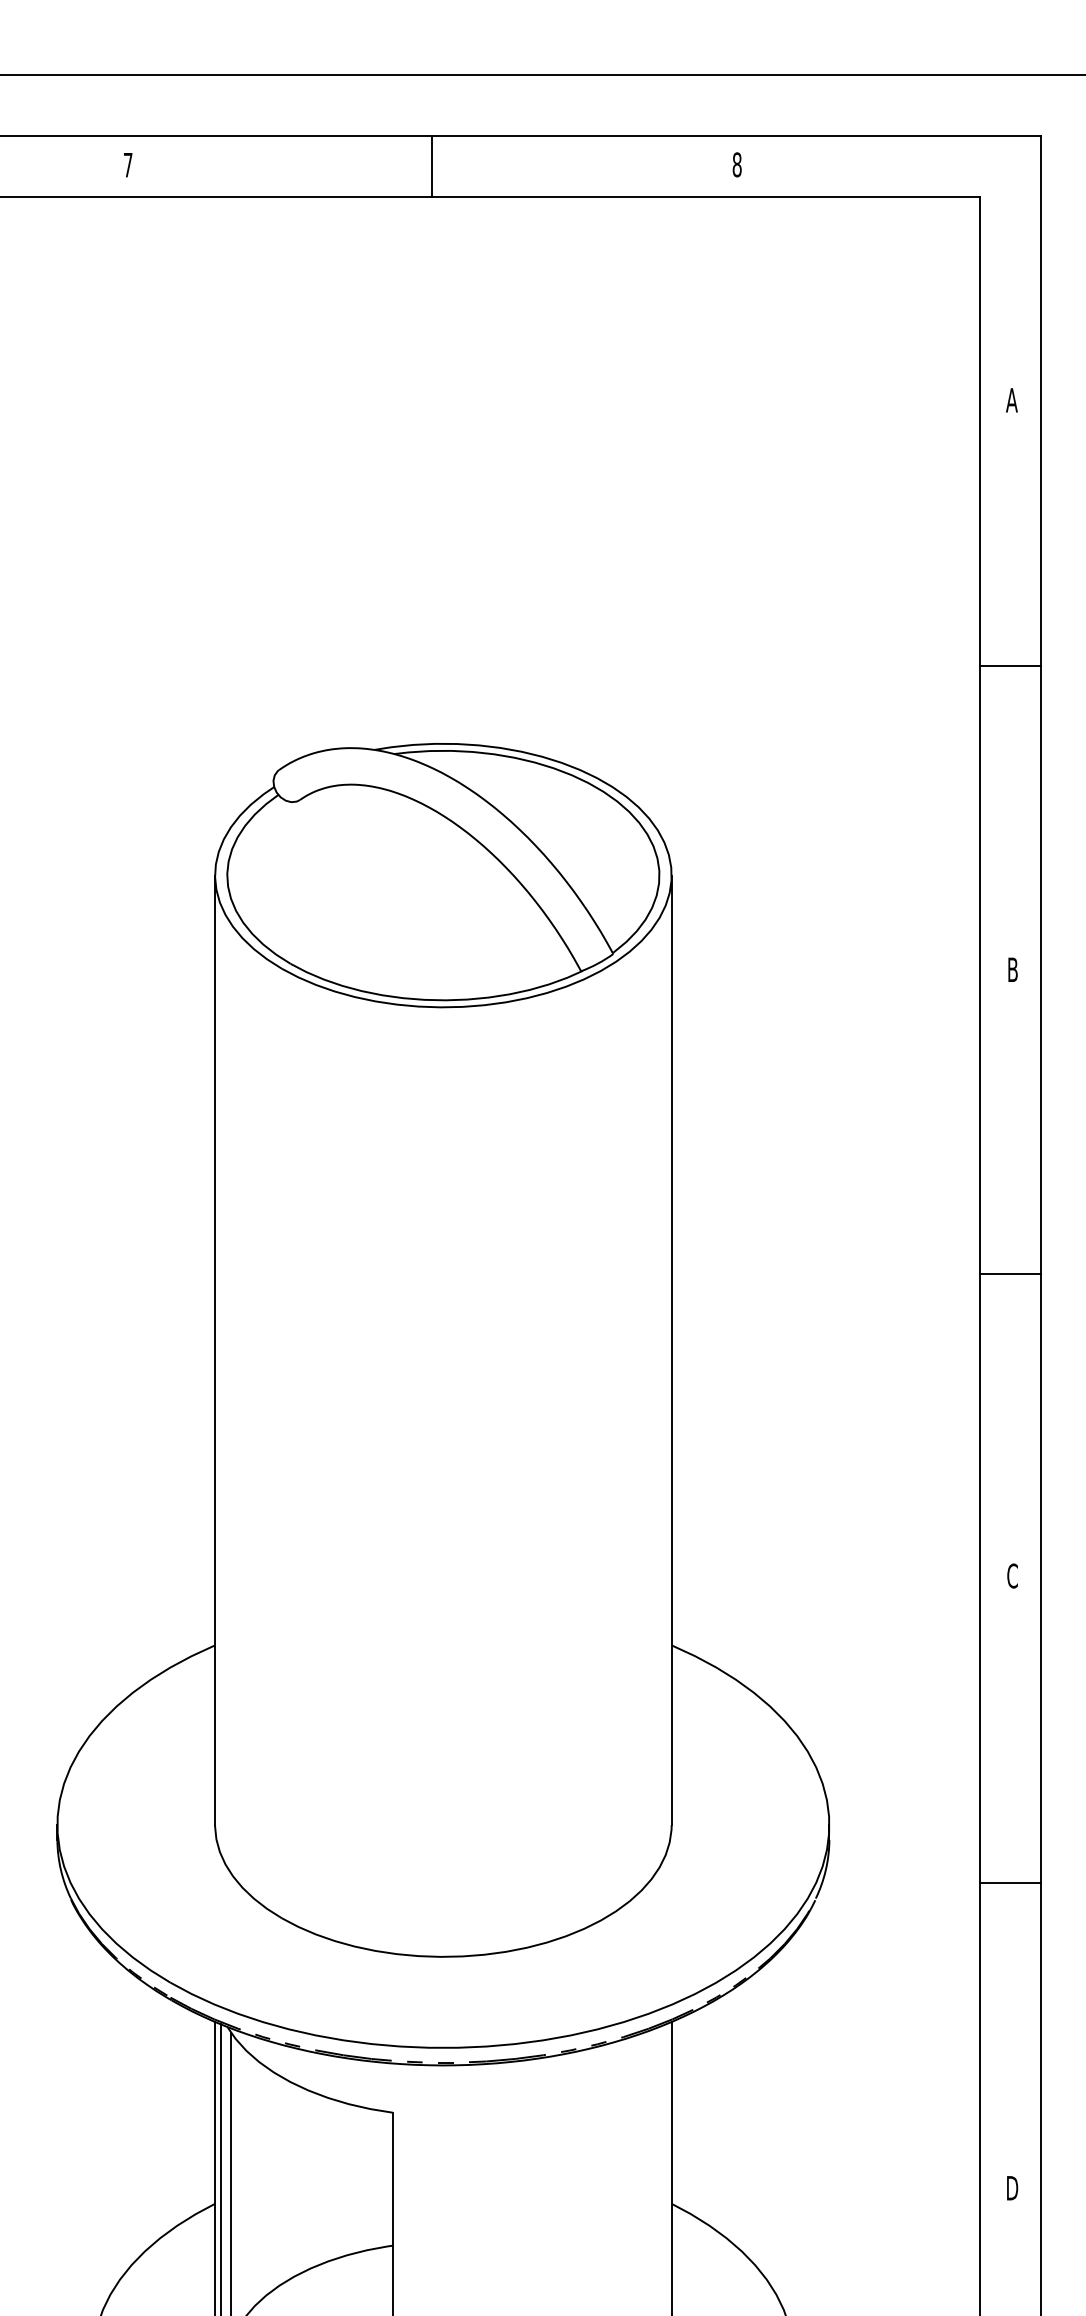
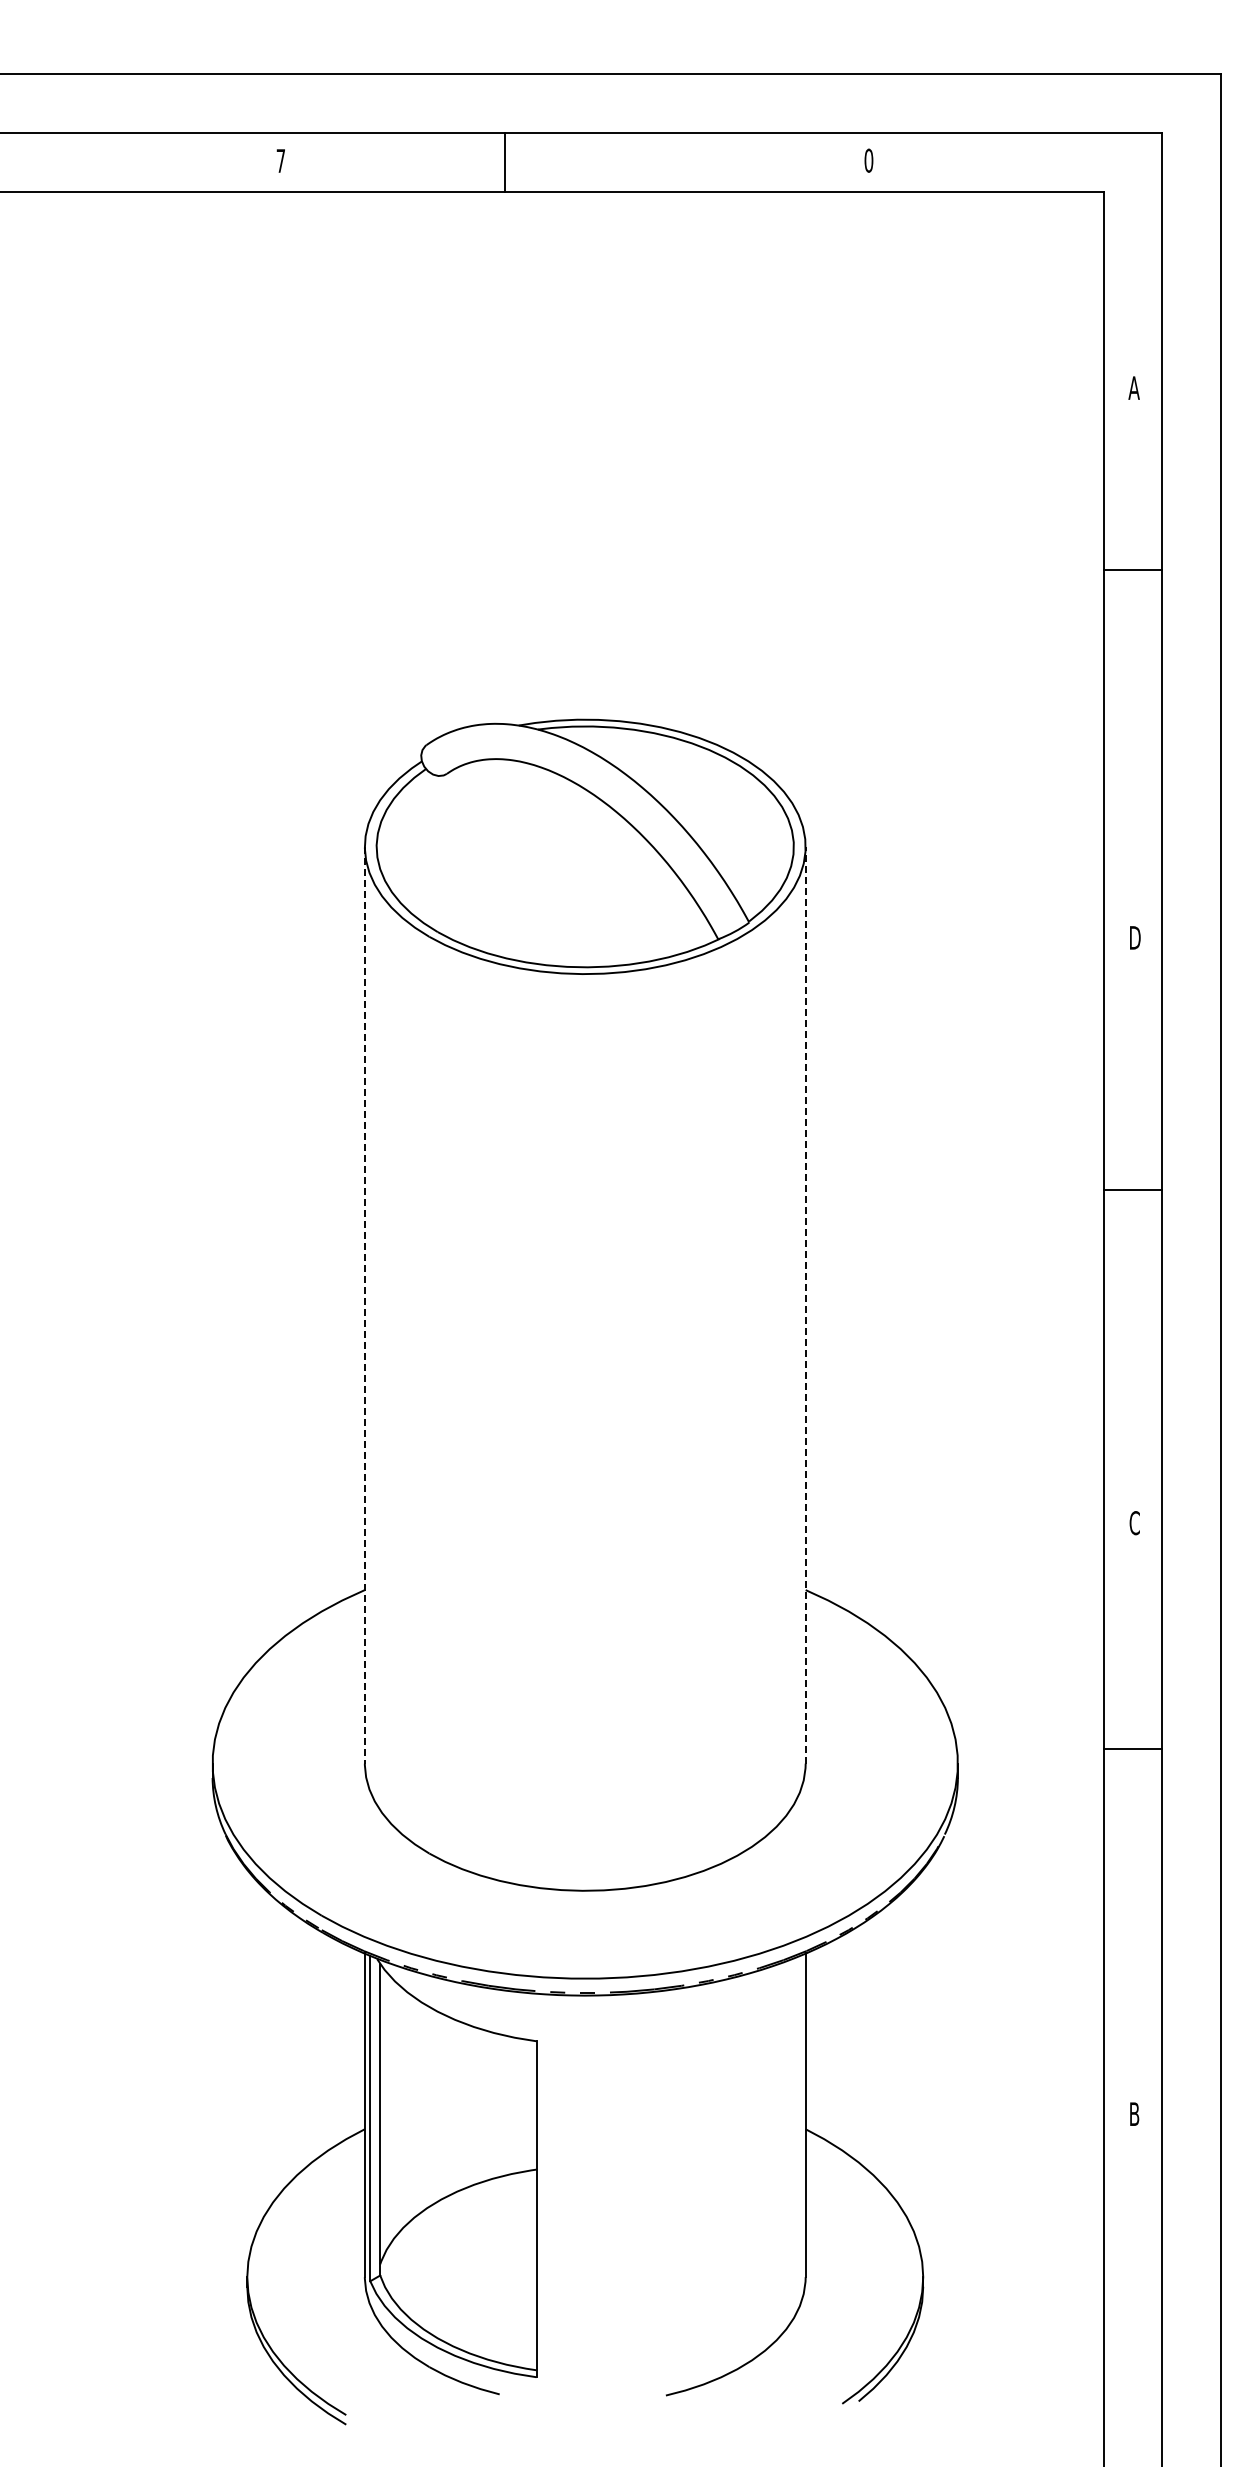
text: (736, 164) -> (868, 160), 8 -> 0
line: (432, 165) -> (504, 161), moved
line: (1010, 665) -> (1132, 570), moved
text: (1013, 969) -> (1135, 937), B -> D
line: (1010, 1273) -> (1132, 1189), moved
line: (671, 1349) -> (805, 1304), solid -> dashed
line: (214, 1350) -> (364, 1305), solid -> dashed
line: (1010, 1883) -> (1132, 1748), moved
text: (1012, 2187) -> (1134, 2113), D -> B

